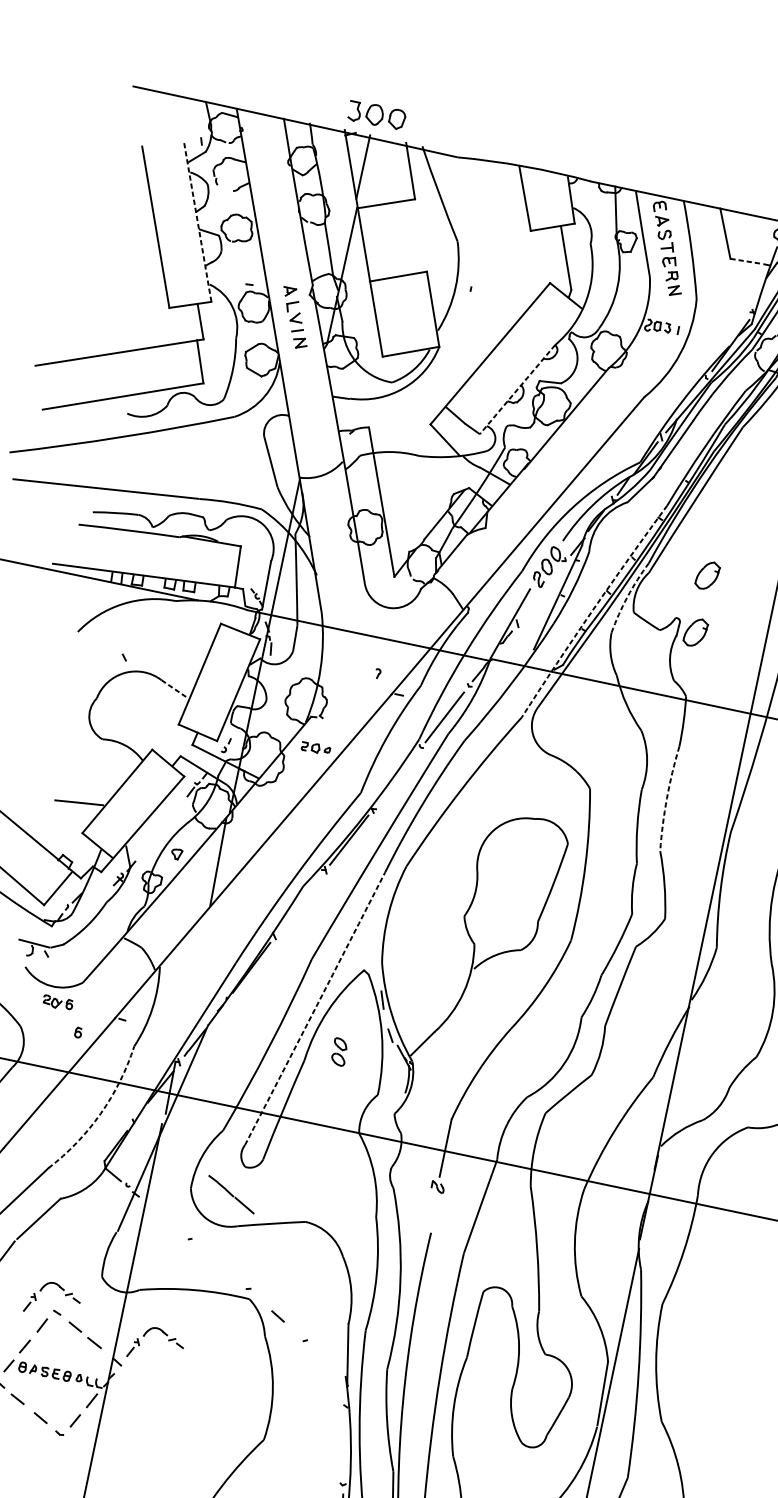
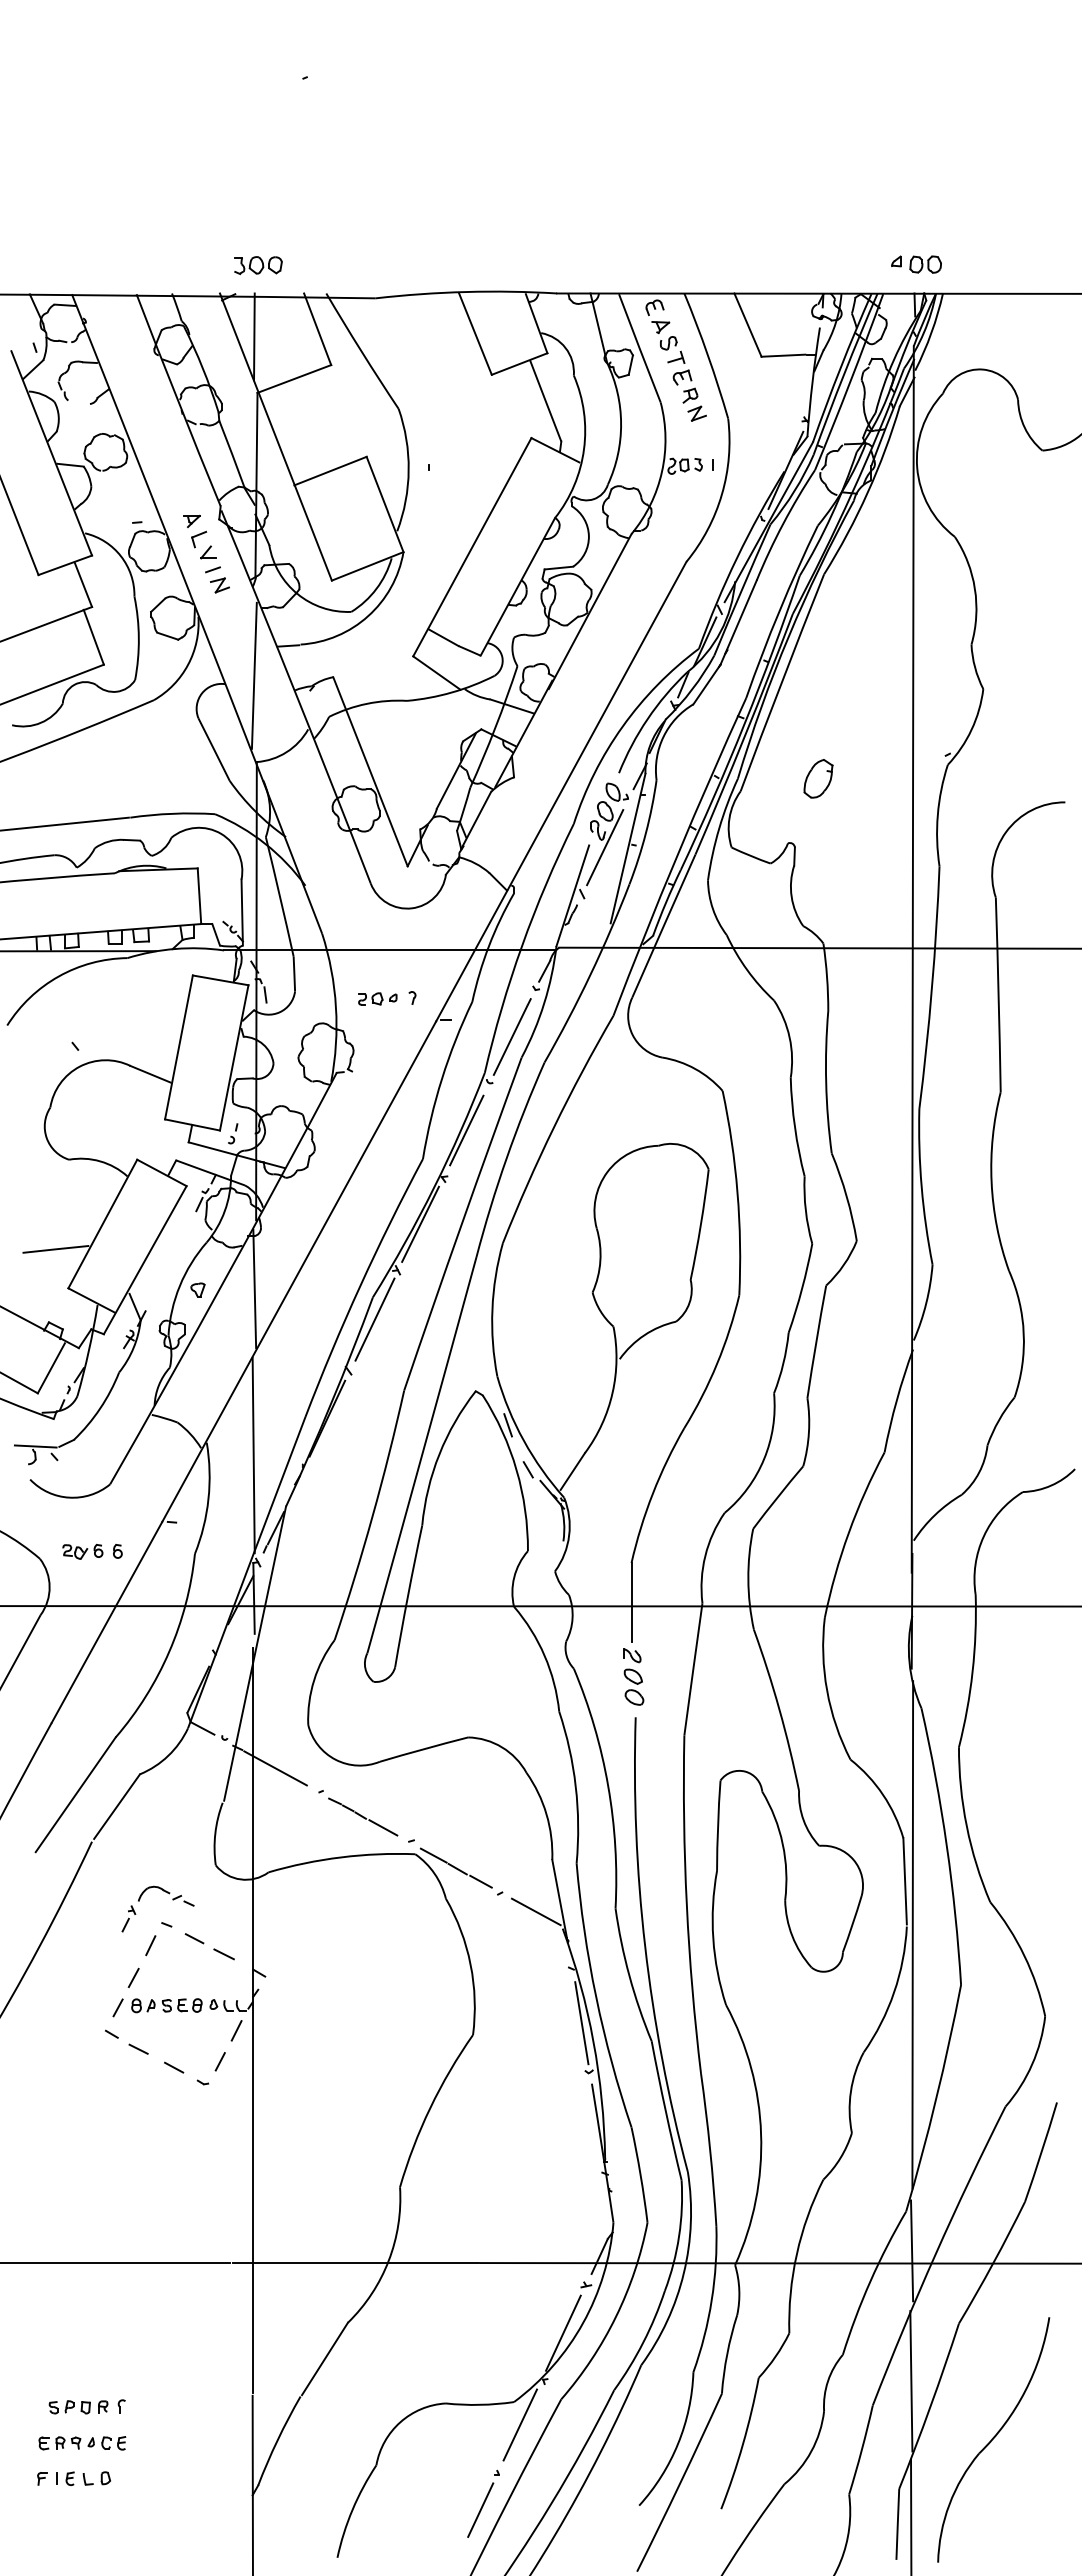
part: (377, 115) -> (258, 265), size x0.62
line: (197, 221) -> (51, 453), dashed -> solid
line: (746, 261) -> (783, 355), dashed -> solid
line: (517, 390) -> (517, 587), dashed -> solid
line: (311, 414) -> (253, 675), added
line: (541, 593) -> (605, 847), added
arc: (627, 596) -> (719, 828), dashed -> solid
arc: (593, 610) -> (677, 855), dashed -> solid
part: (695, 632) -> (818, 856), removed
line: (174, 689) -> (150, 1074), dashed -> solid
part: (315, 747) -> (377, 998), moved
line: (397, 778) -> (466, 1130), added
arc: (667, 798) -> (826, 1082), dashed -> solid
line: (301, 902) -> (374, 1319), added
line: (192, 983) -> (253, 1455), added
part: (57, 1002) -> (82, 1551), moved
arc: (315, 1009) -> (422, 1455), dashed -> solid
part: (339, 1051) -> (633, 1686), moved
arc: (100, 1113) -> (169, 1651), dashed -> solid
line: (231, 1194) -> (363, 1816), moved
line: (160, 1215) -> (275, 1768), added
line: (262, 1302) -> (433, 1855), added
line: (292, 1328) -> (480, 1881), added
part: (168, 1341) -> (320, 1931), removed
line: (328, 1359) -> (535, 1911), added
line: (344, 1448) -> (581, 2023), added

